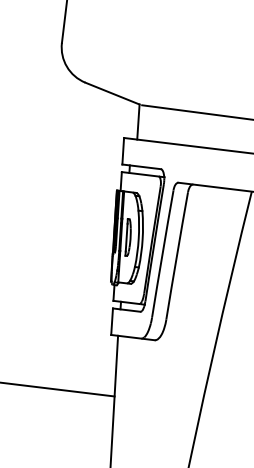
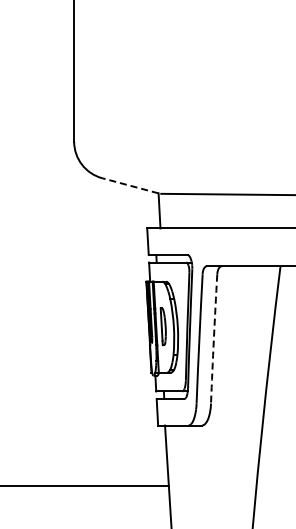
line: (111, 93) -> (129, 185), solid -> dashed
arc: (176, 256) -> (213, 339), solid -> dashed

